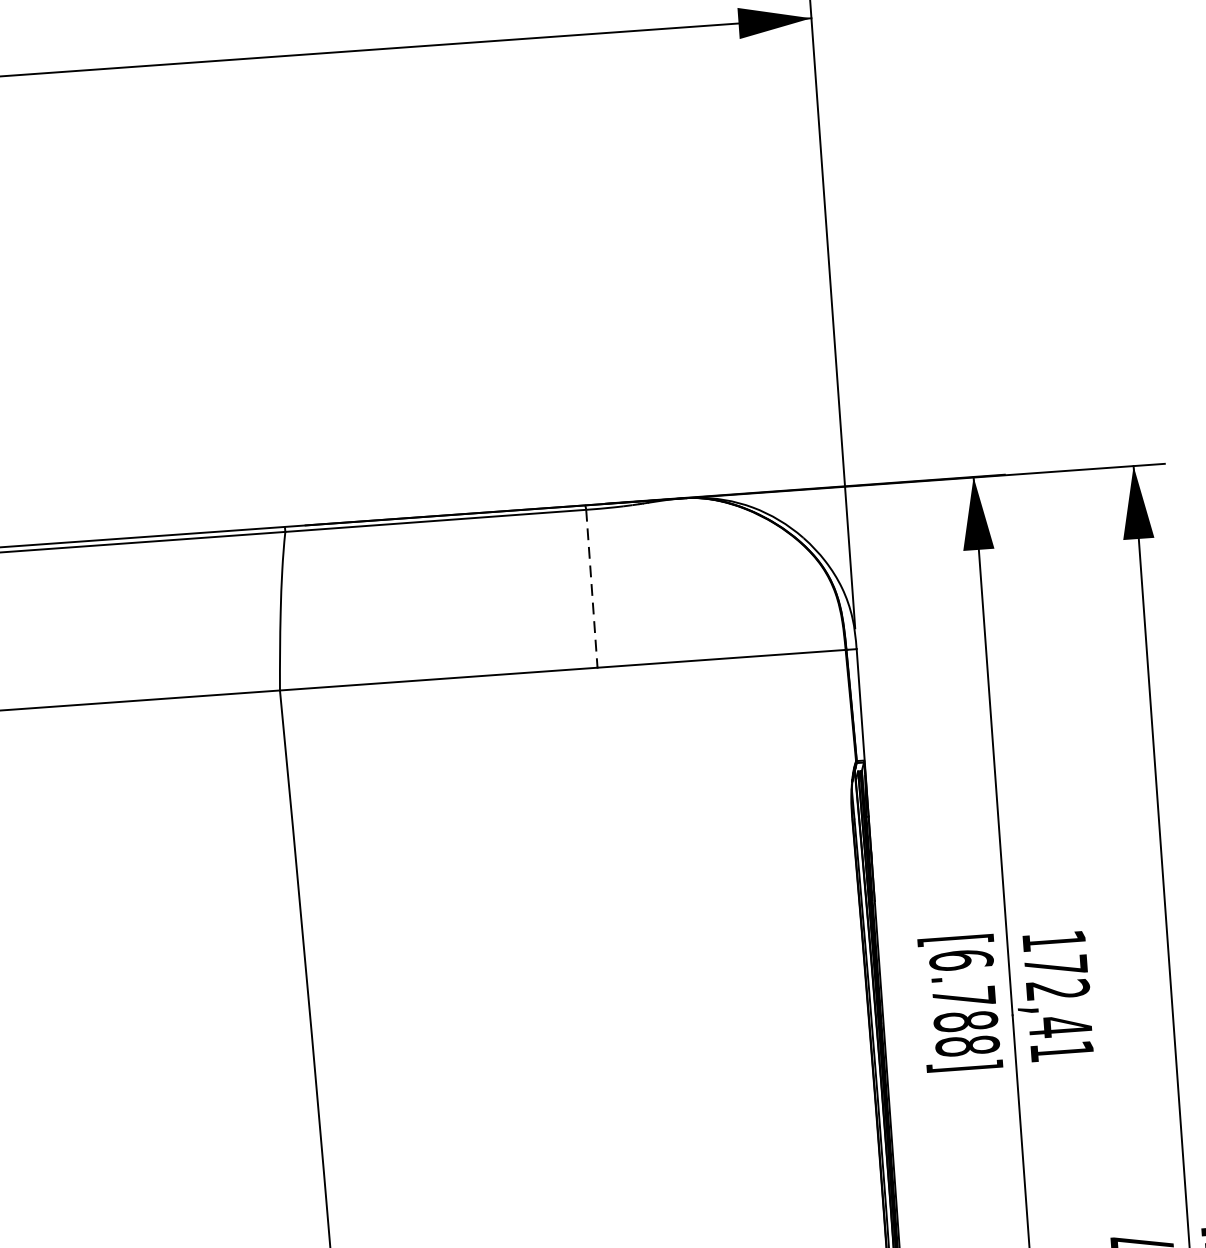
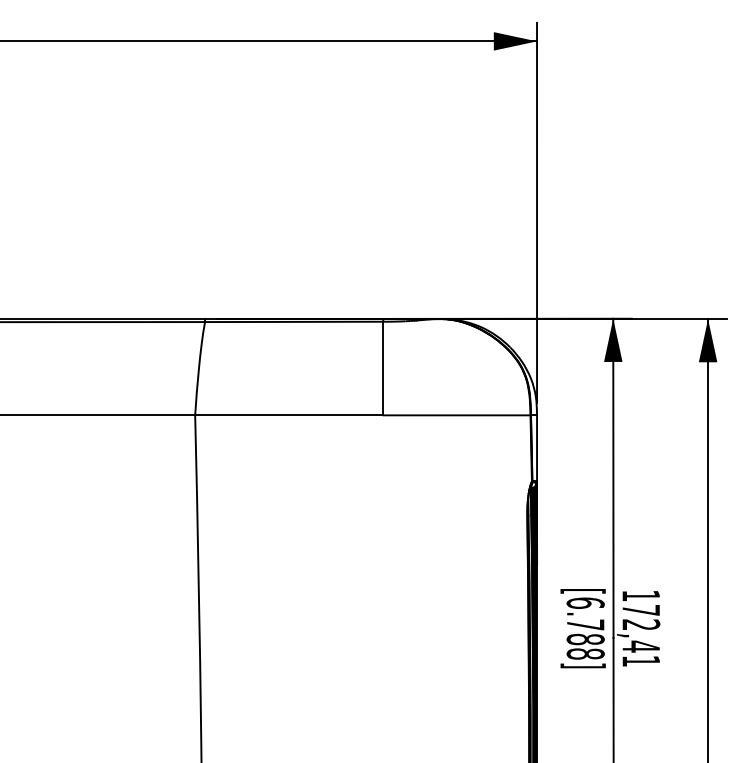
line: (592, 588) -> (383, 368), dashed -> solid

